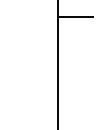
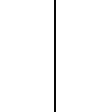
line: (75, 16) -> (72, 17), removed

